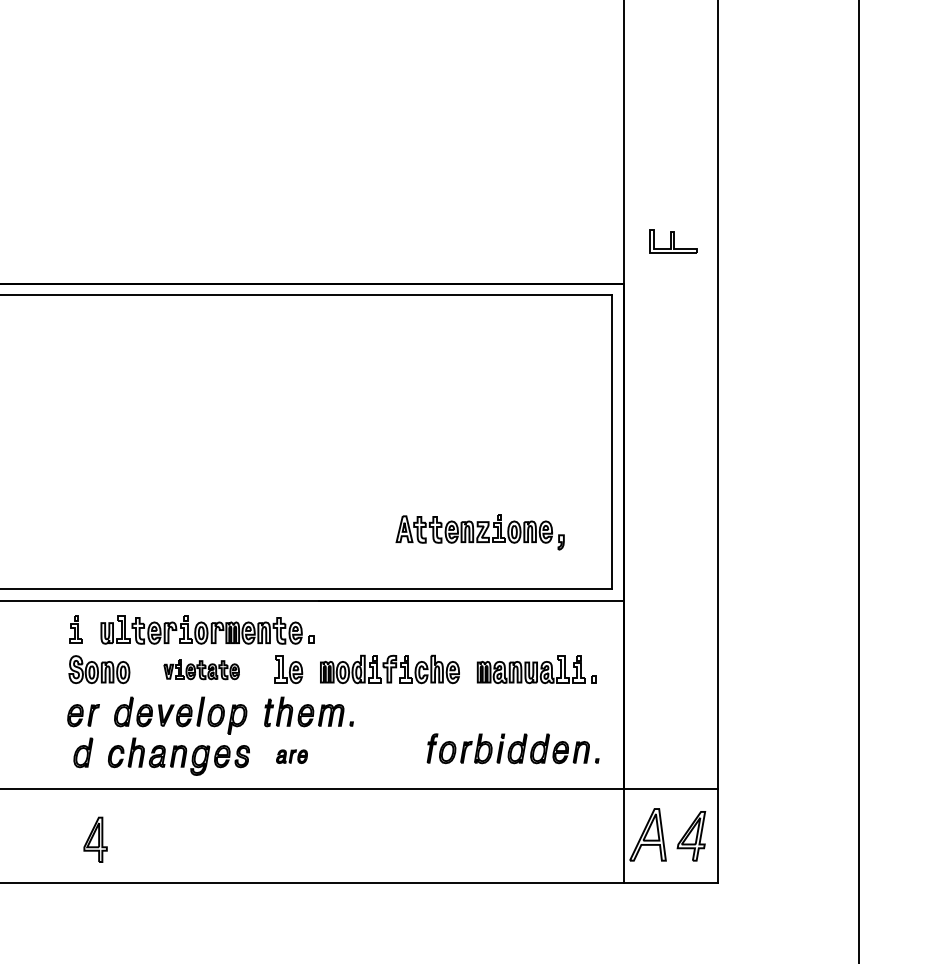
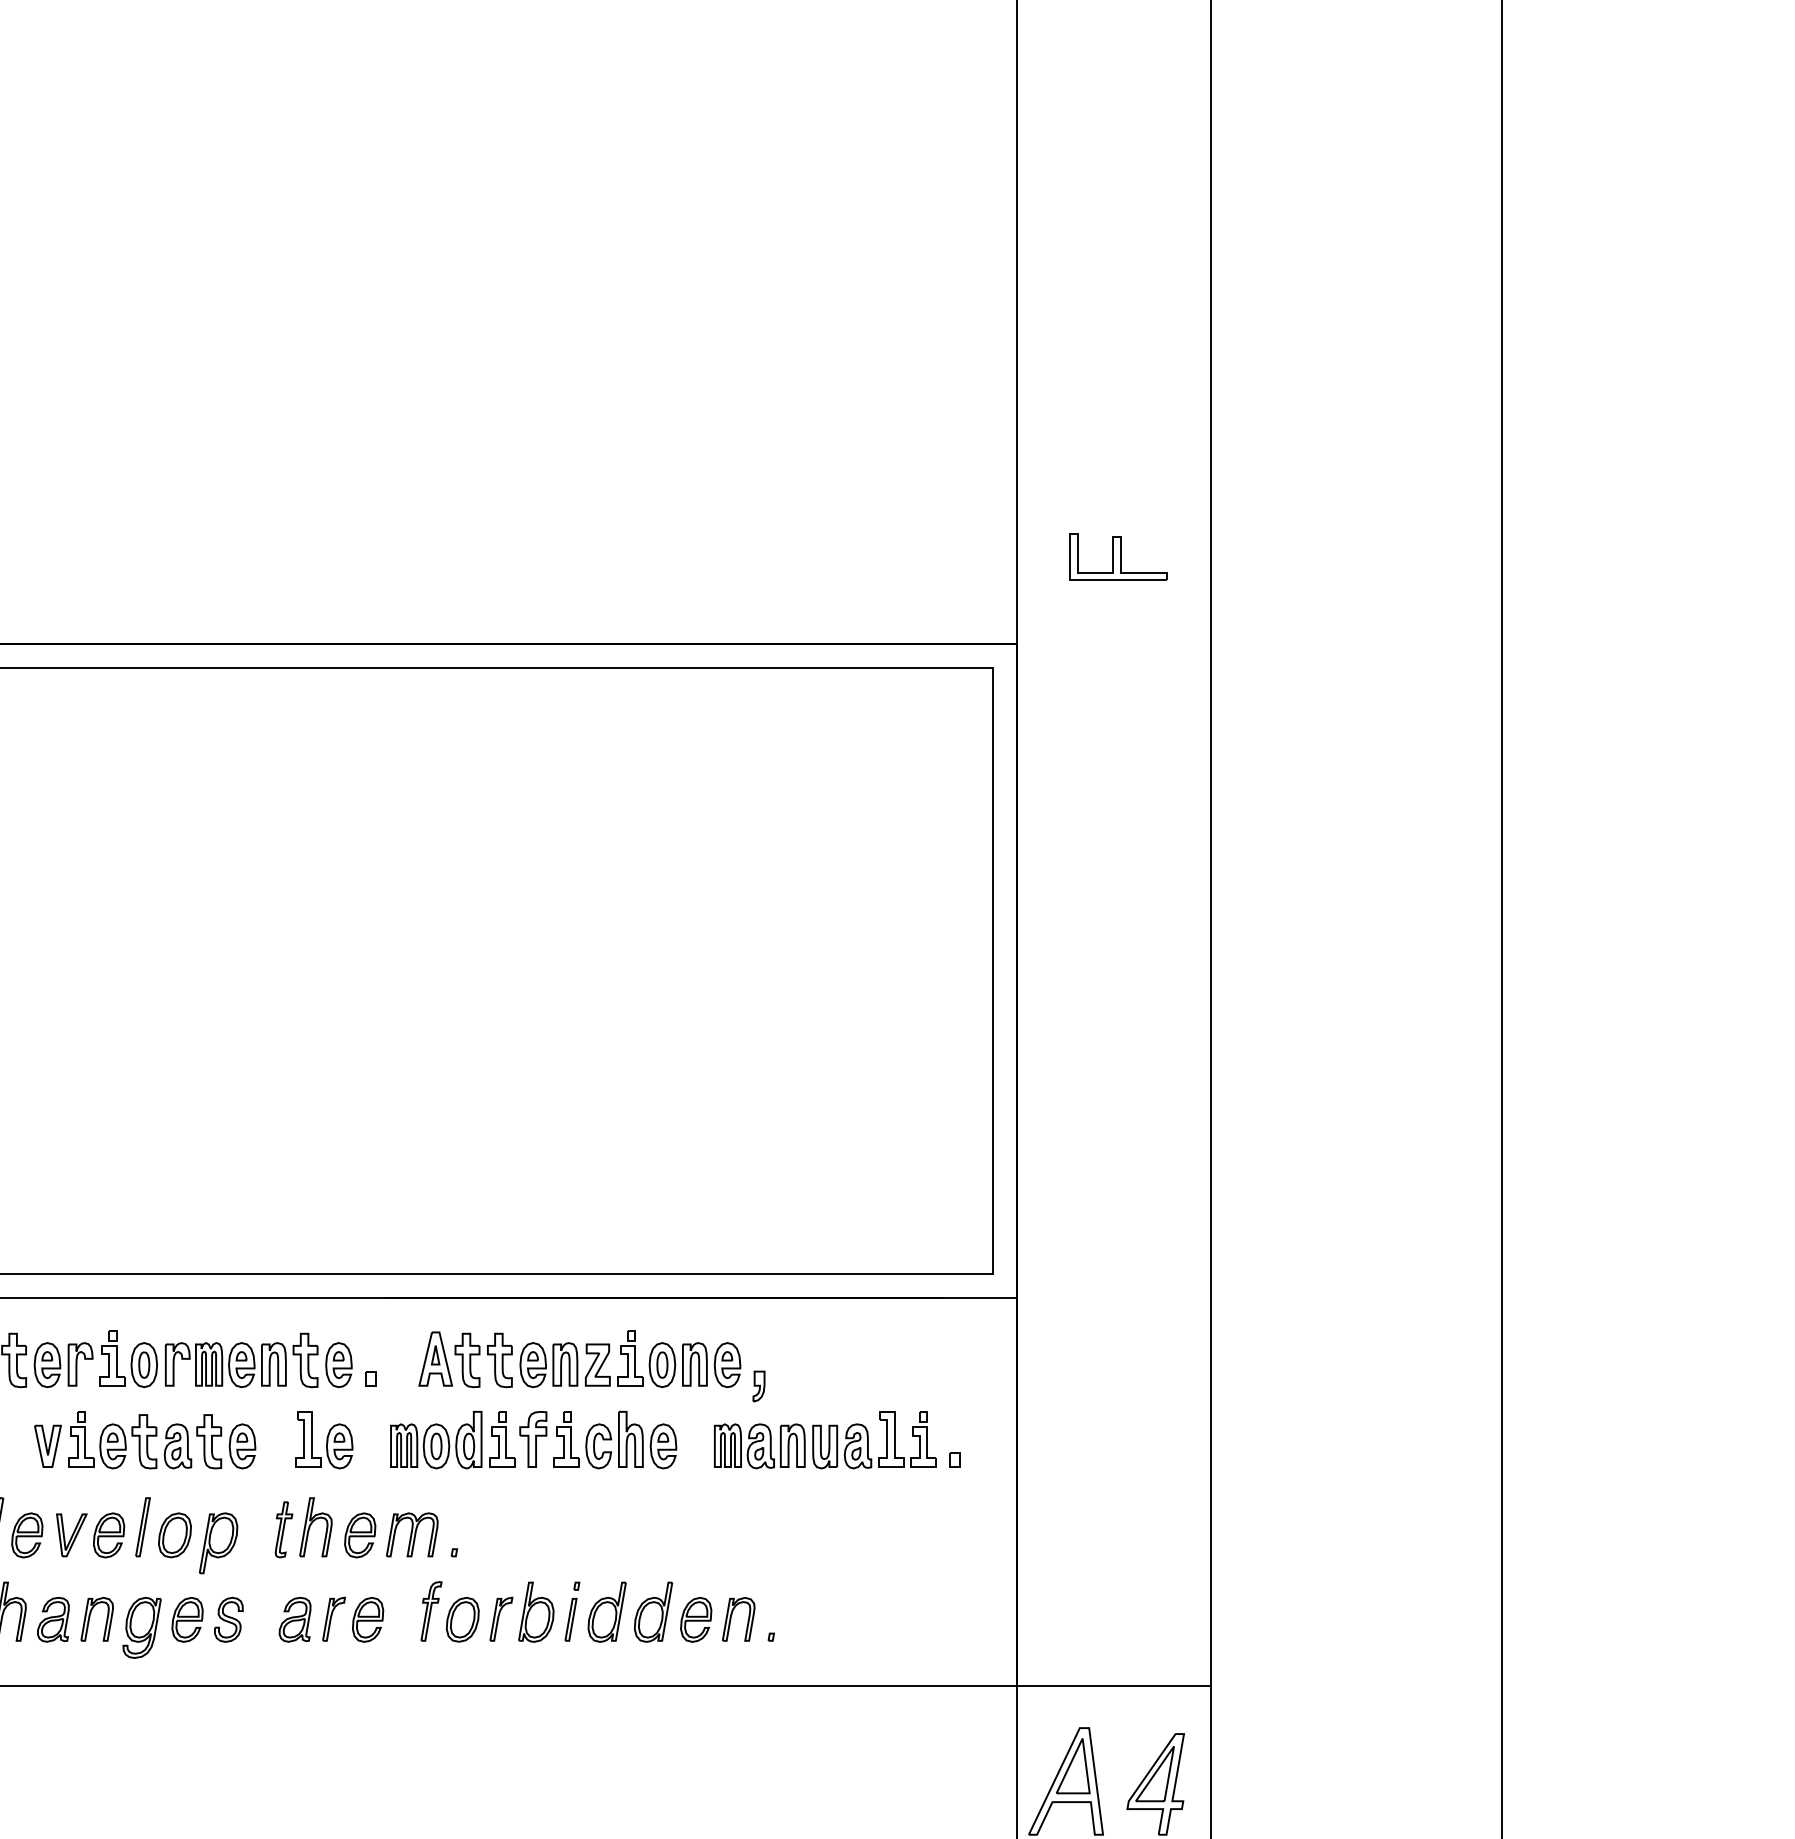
part: (479, 532) -> (590, 1365), moved
part: (201, 669) -> (144, 1440), size x1.43
part: (512, 748) -> (596, 1611), moved
part: (291, 756) -> (330, 1619), size x1.67

